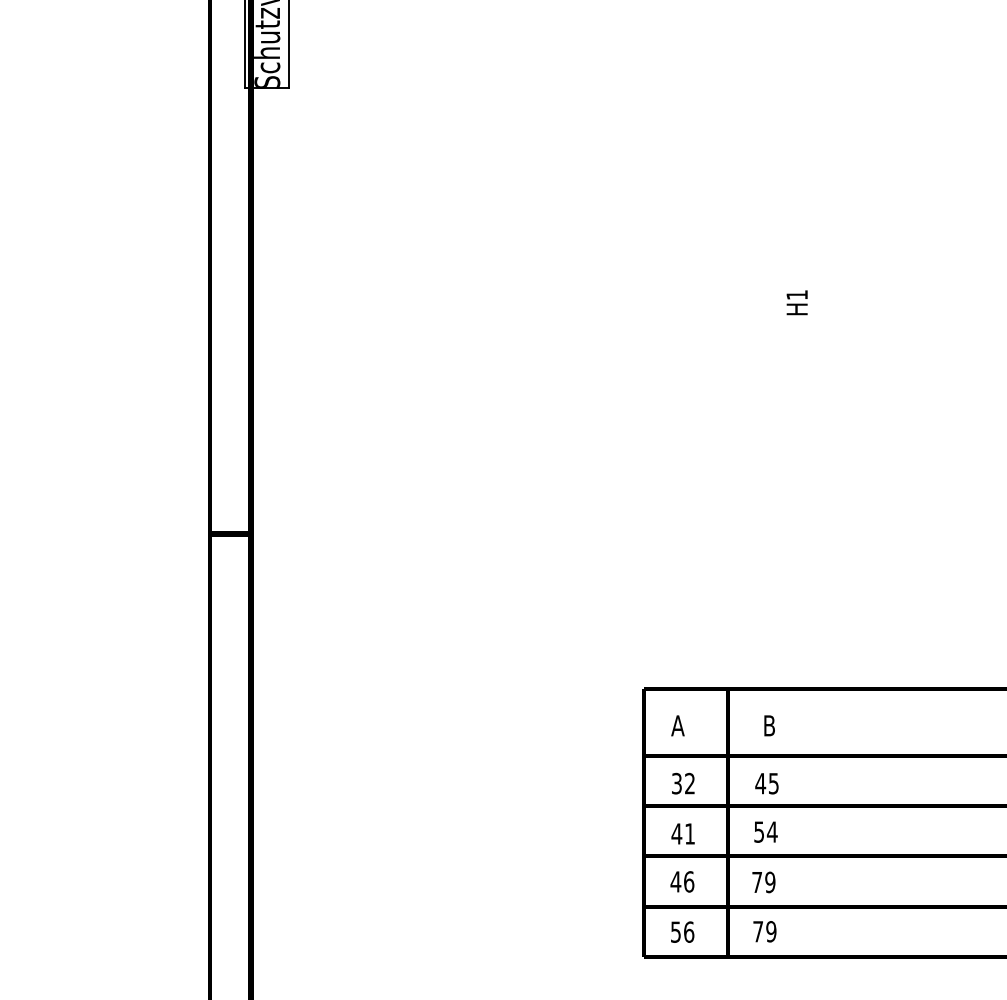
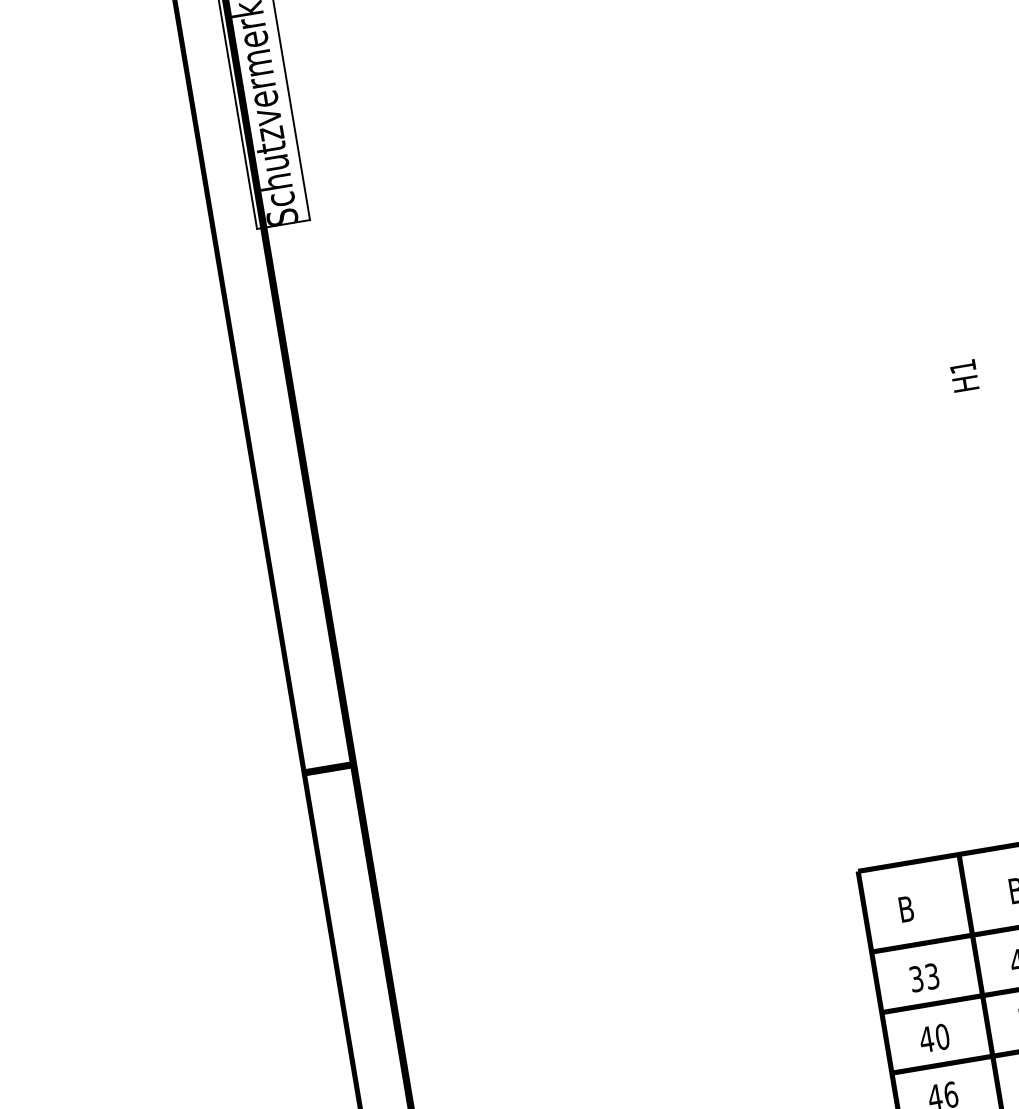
text: (677, 725) -> (905, 908), A -> B
text: (689, 783) -> (931, 976), 32 -> 33
text: (690, 833) -> (943, 1036), 41 -> 40

